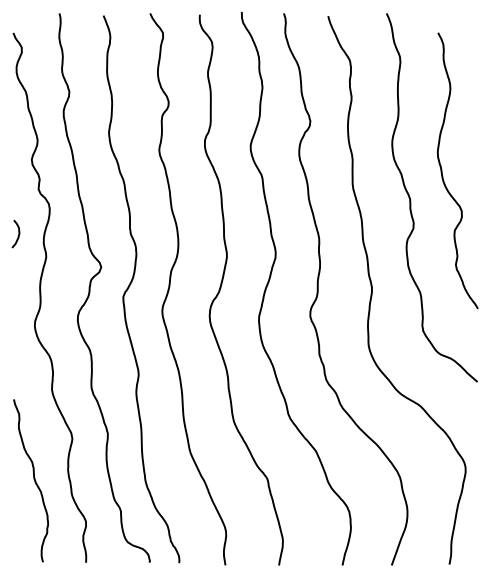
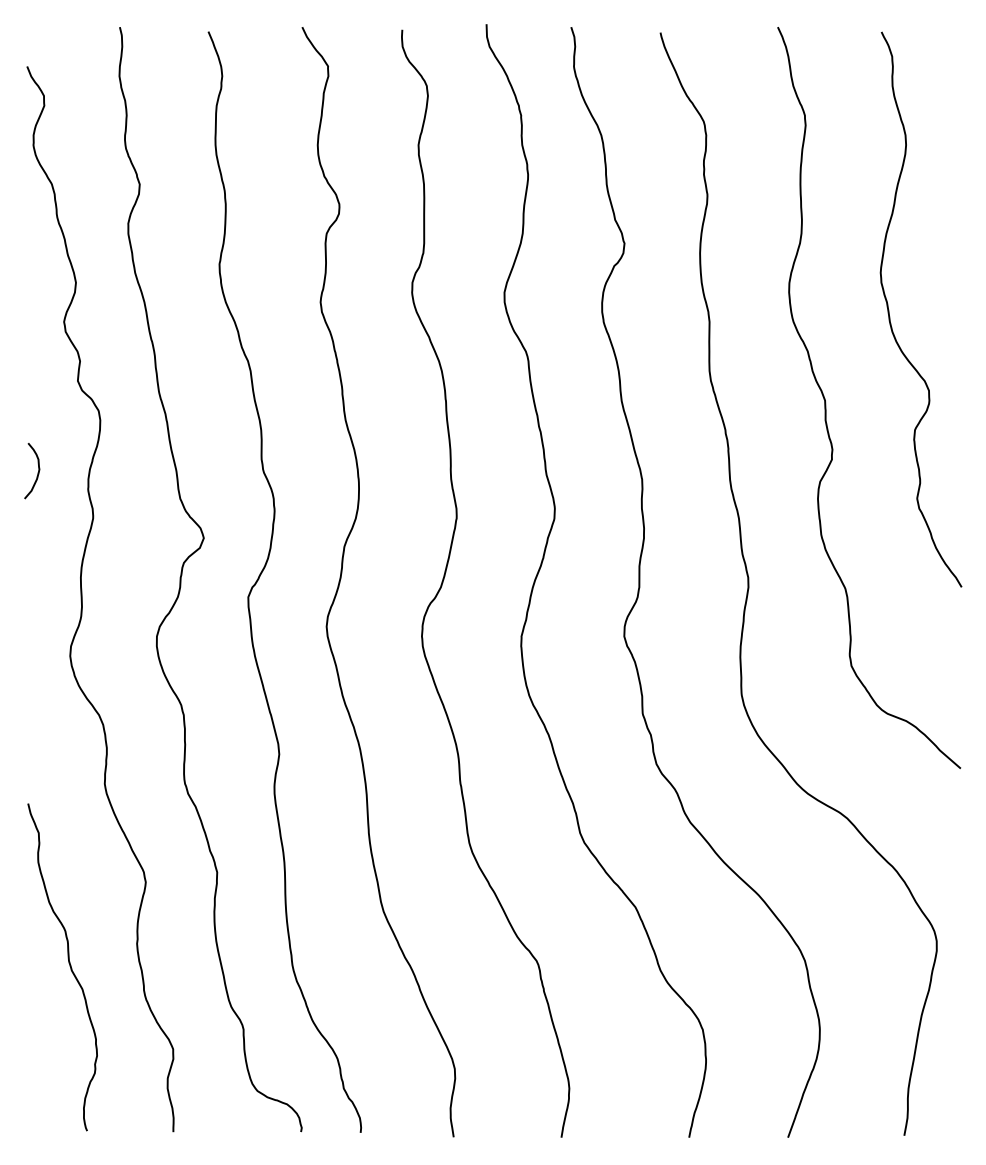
curve: (442, 170) -> (890, 308), moved

